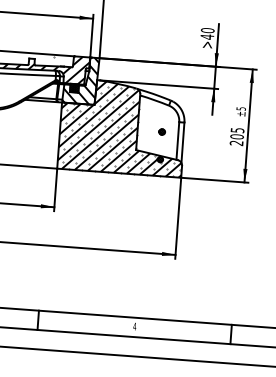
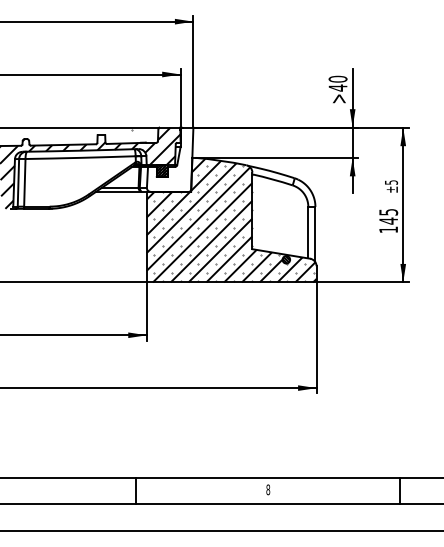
hatch: (80, 80) -> (169, 159), removed
part: (161, 131) -> (285, 221), removed
text: (236, 140) -> (388, 225), 205 -> 145
text: (135, 326) -> (268, 489), 4 -> 8

